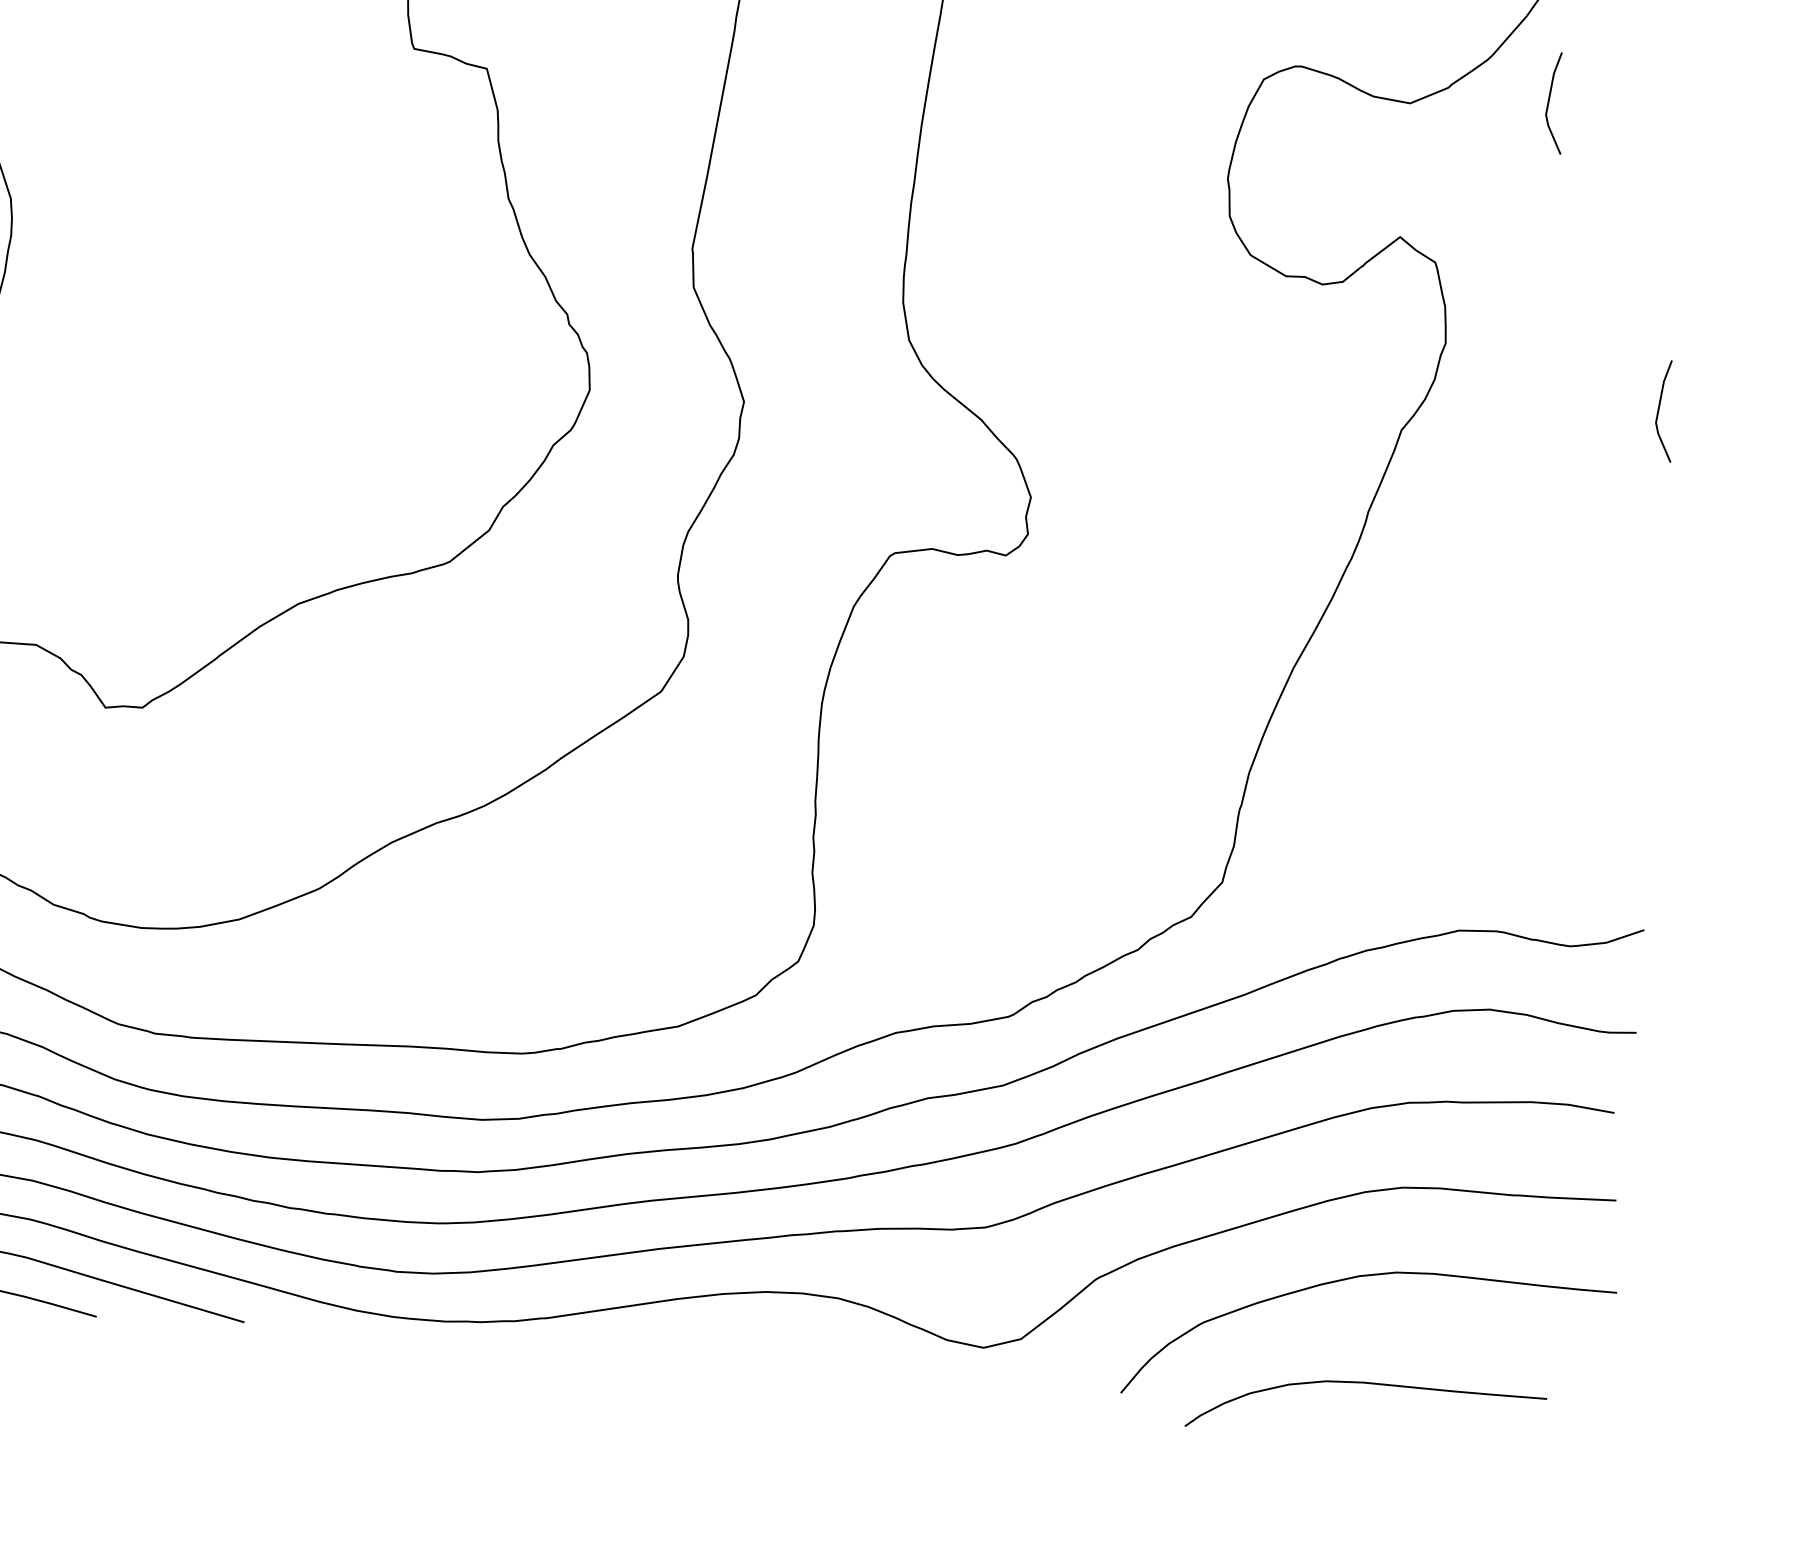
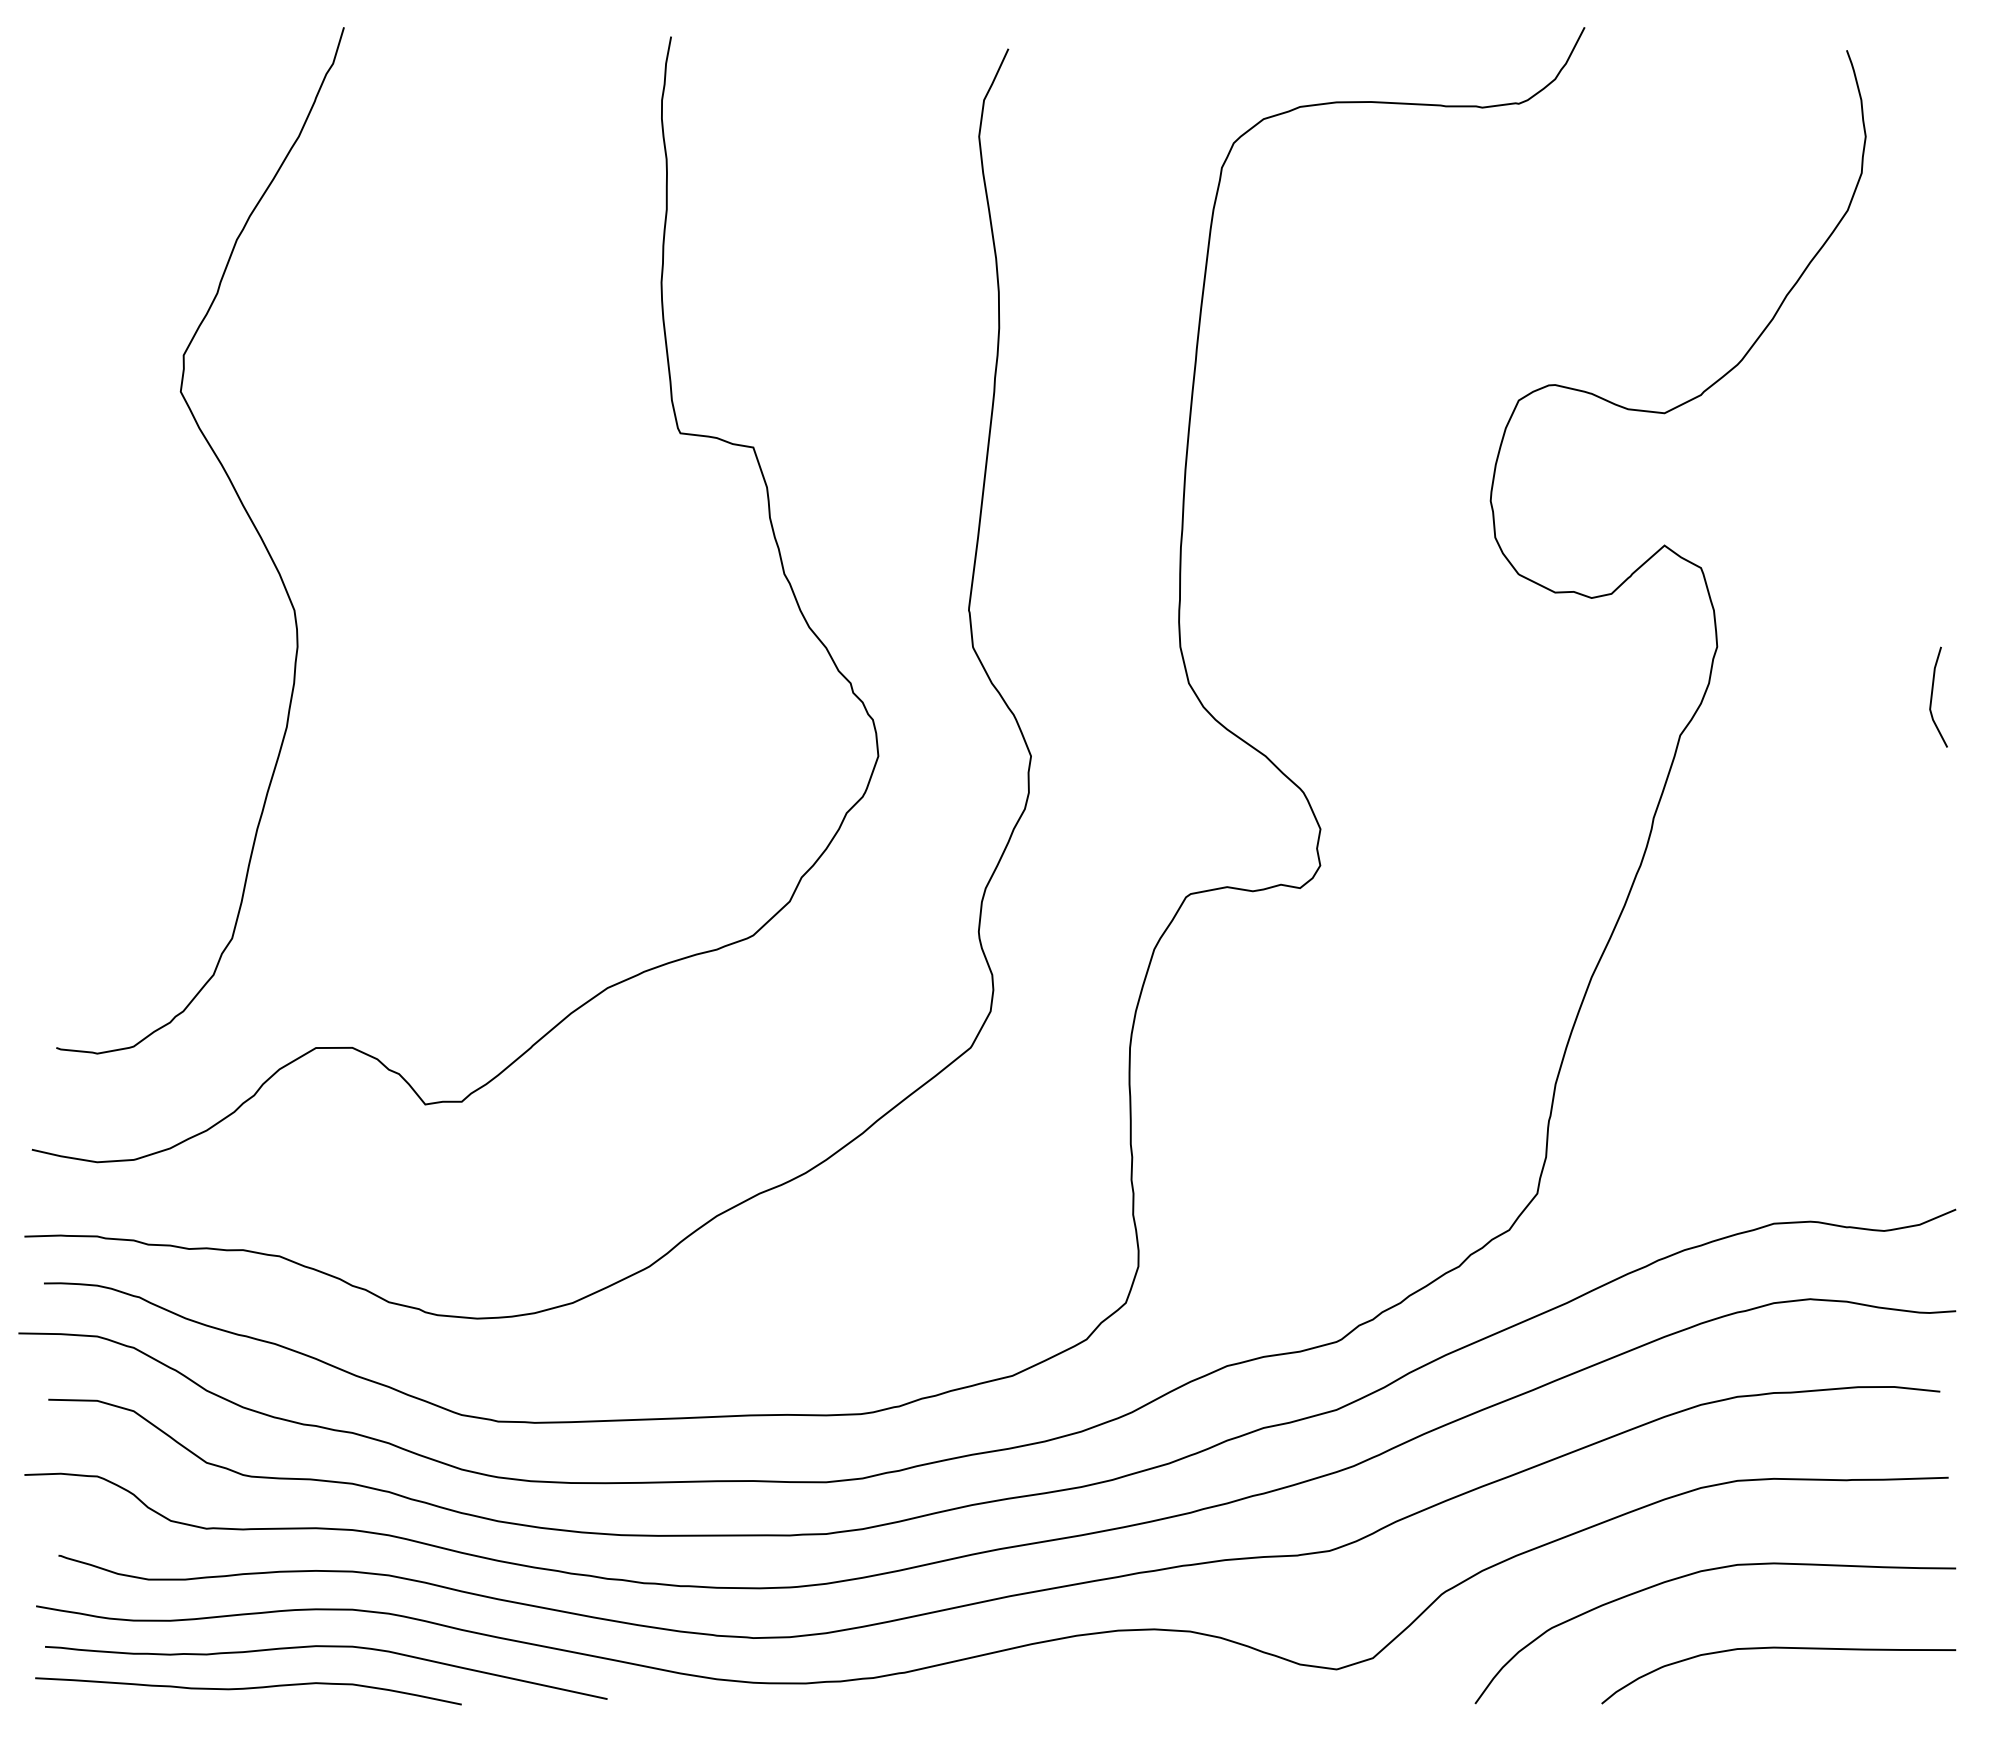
line: (1549, 101) -> (1801, 401), removed
curve: (1367, 1383) -> (1778, 1648), moved

